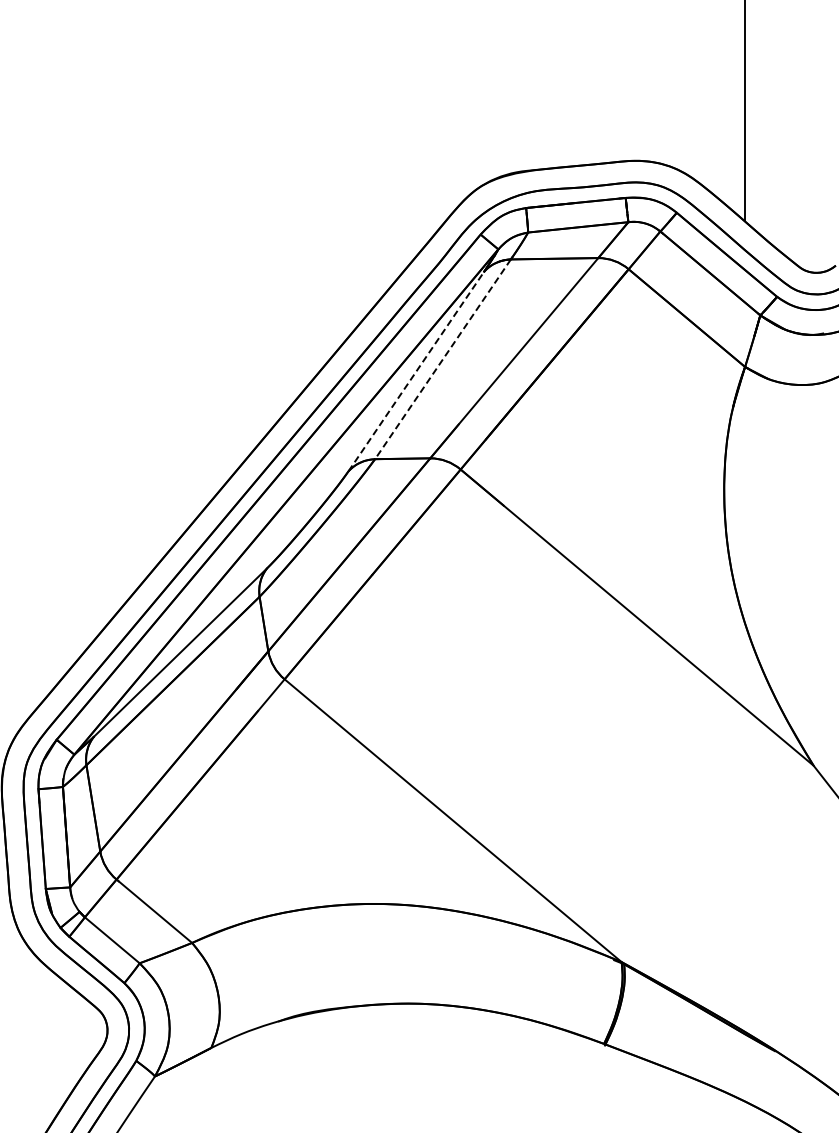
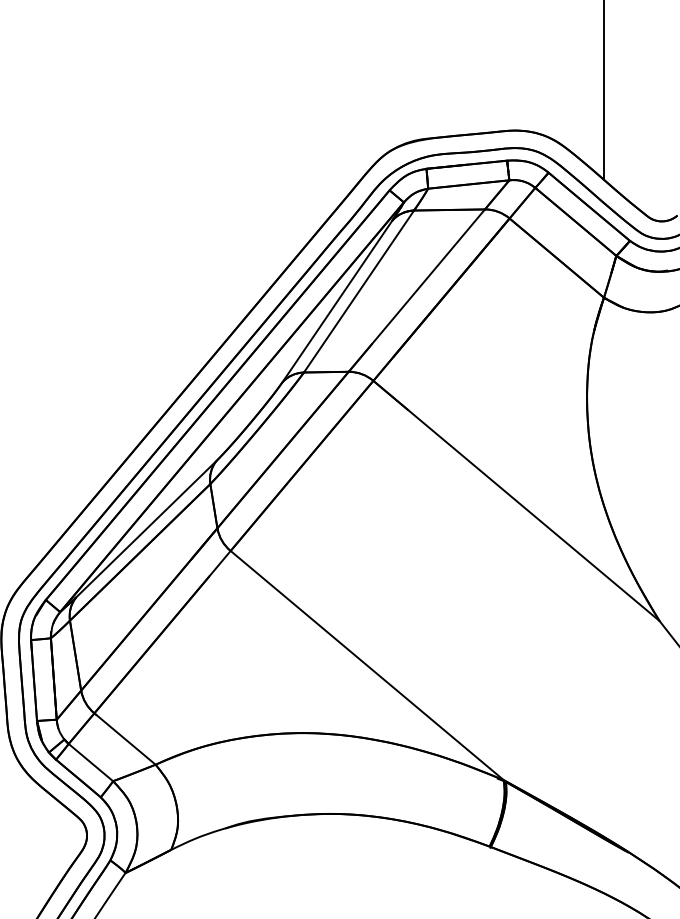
line: (443, 359) -> (359, 291), dashed -> solid
line: (416, 371) -> (337, 301), dashed -> solid

